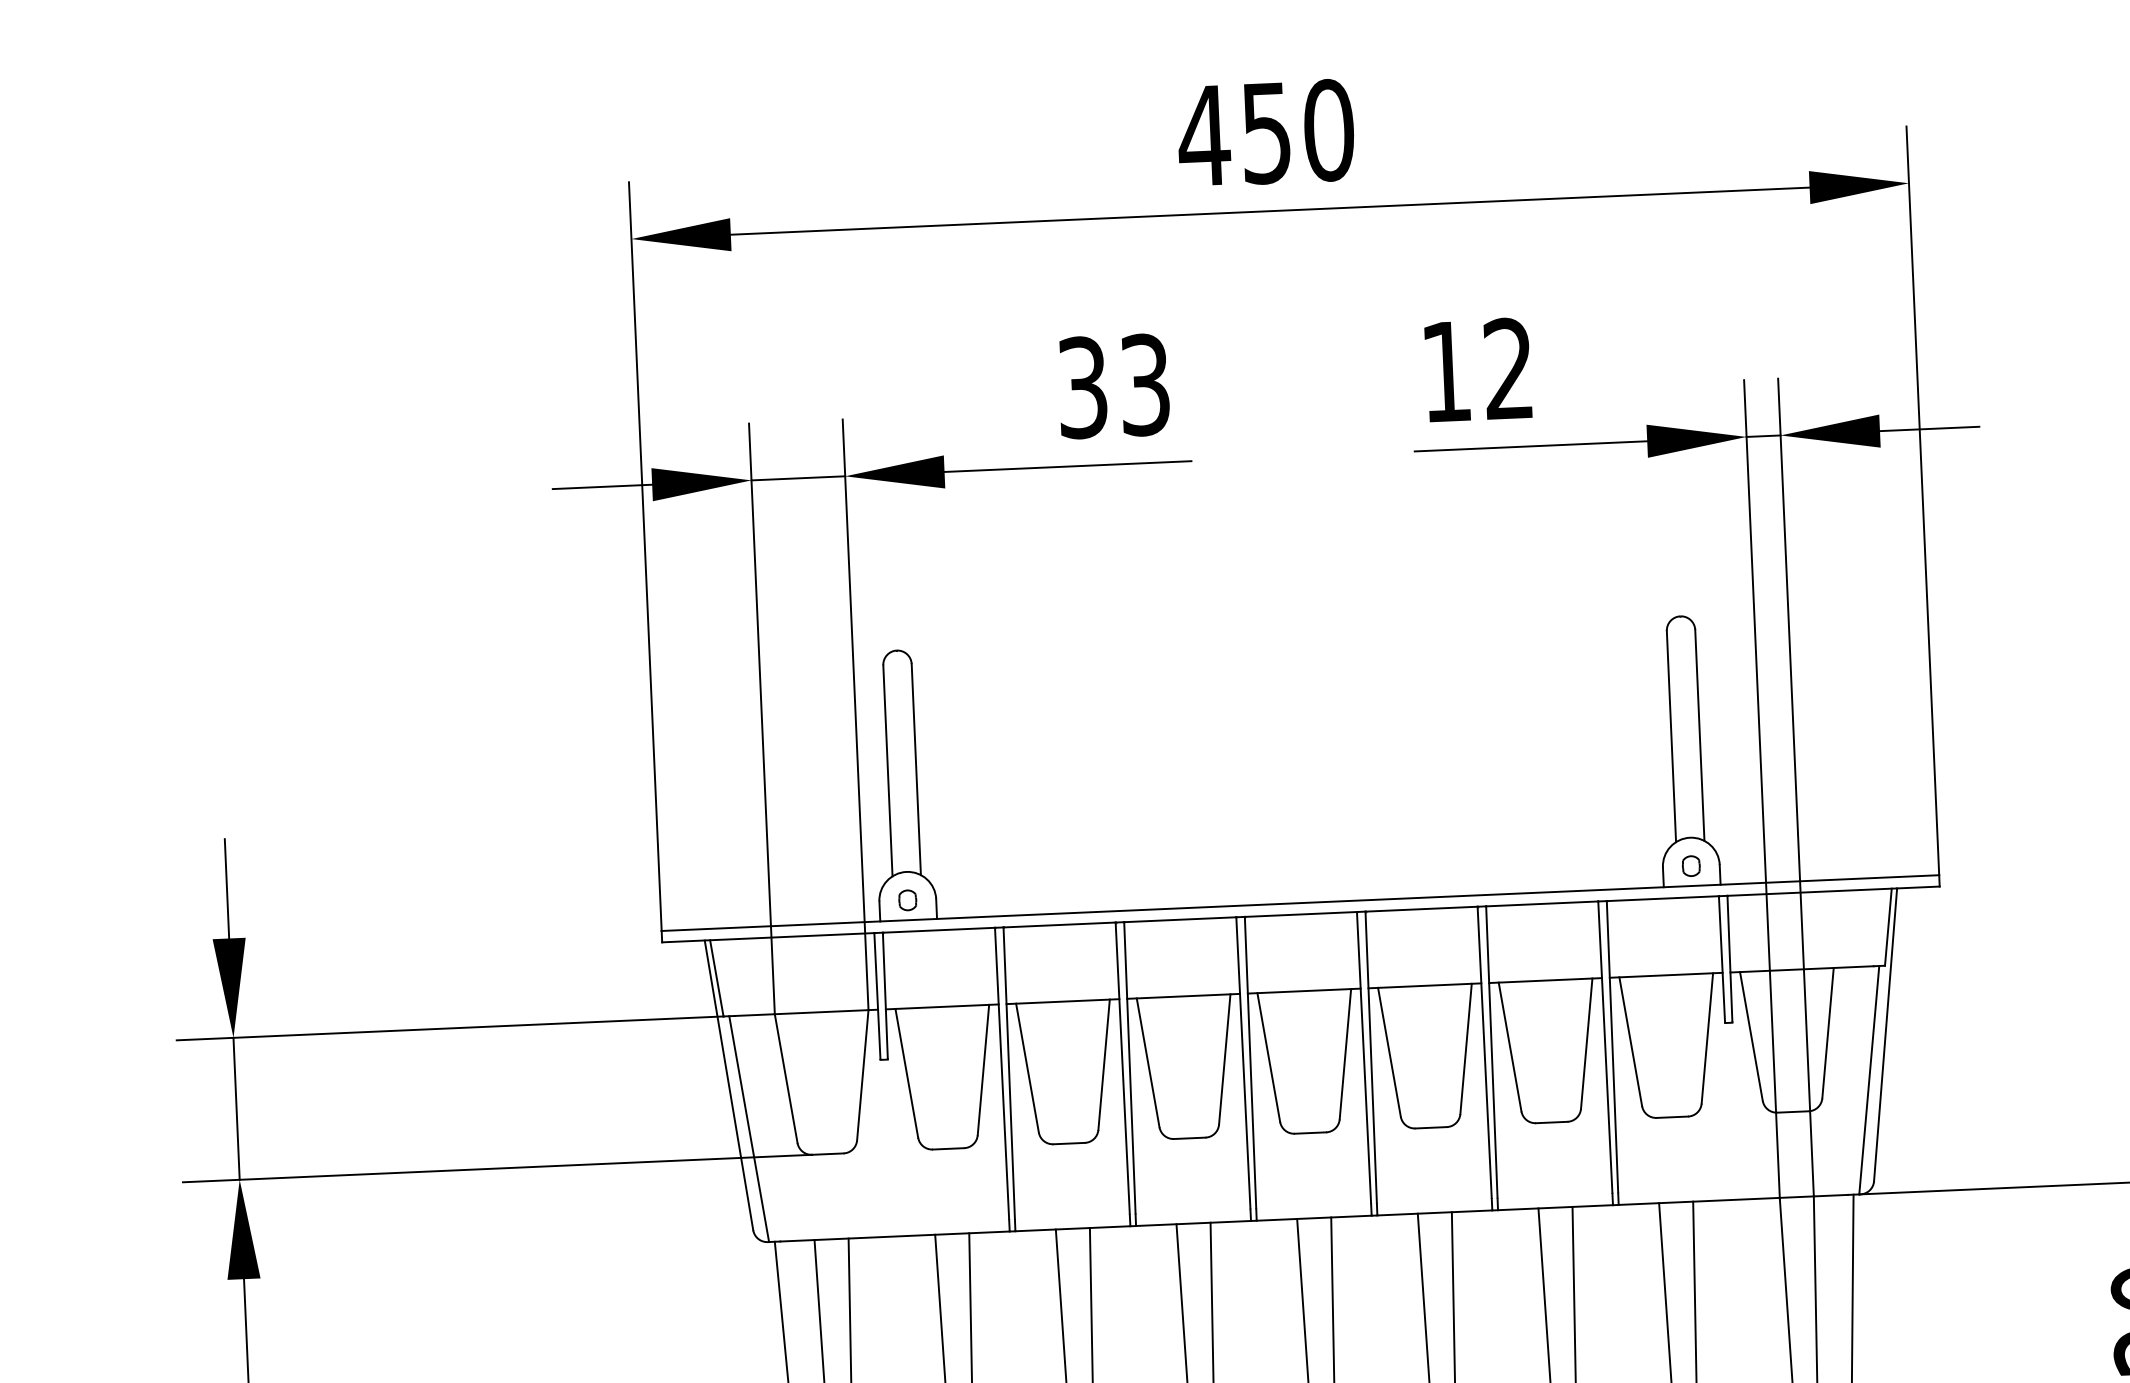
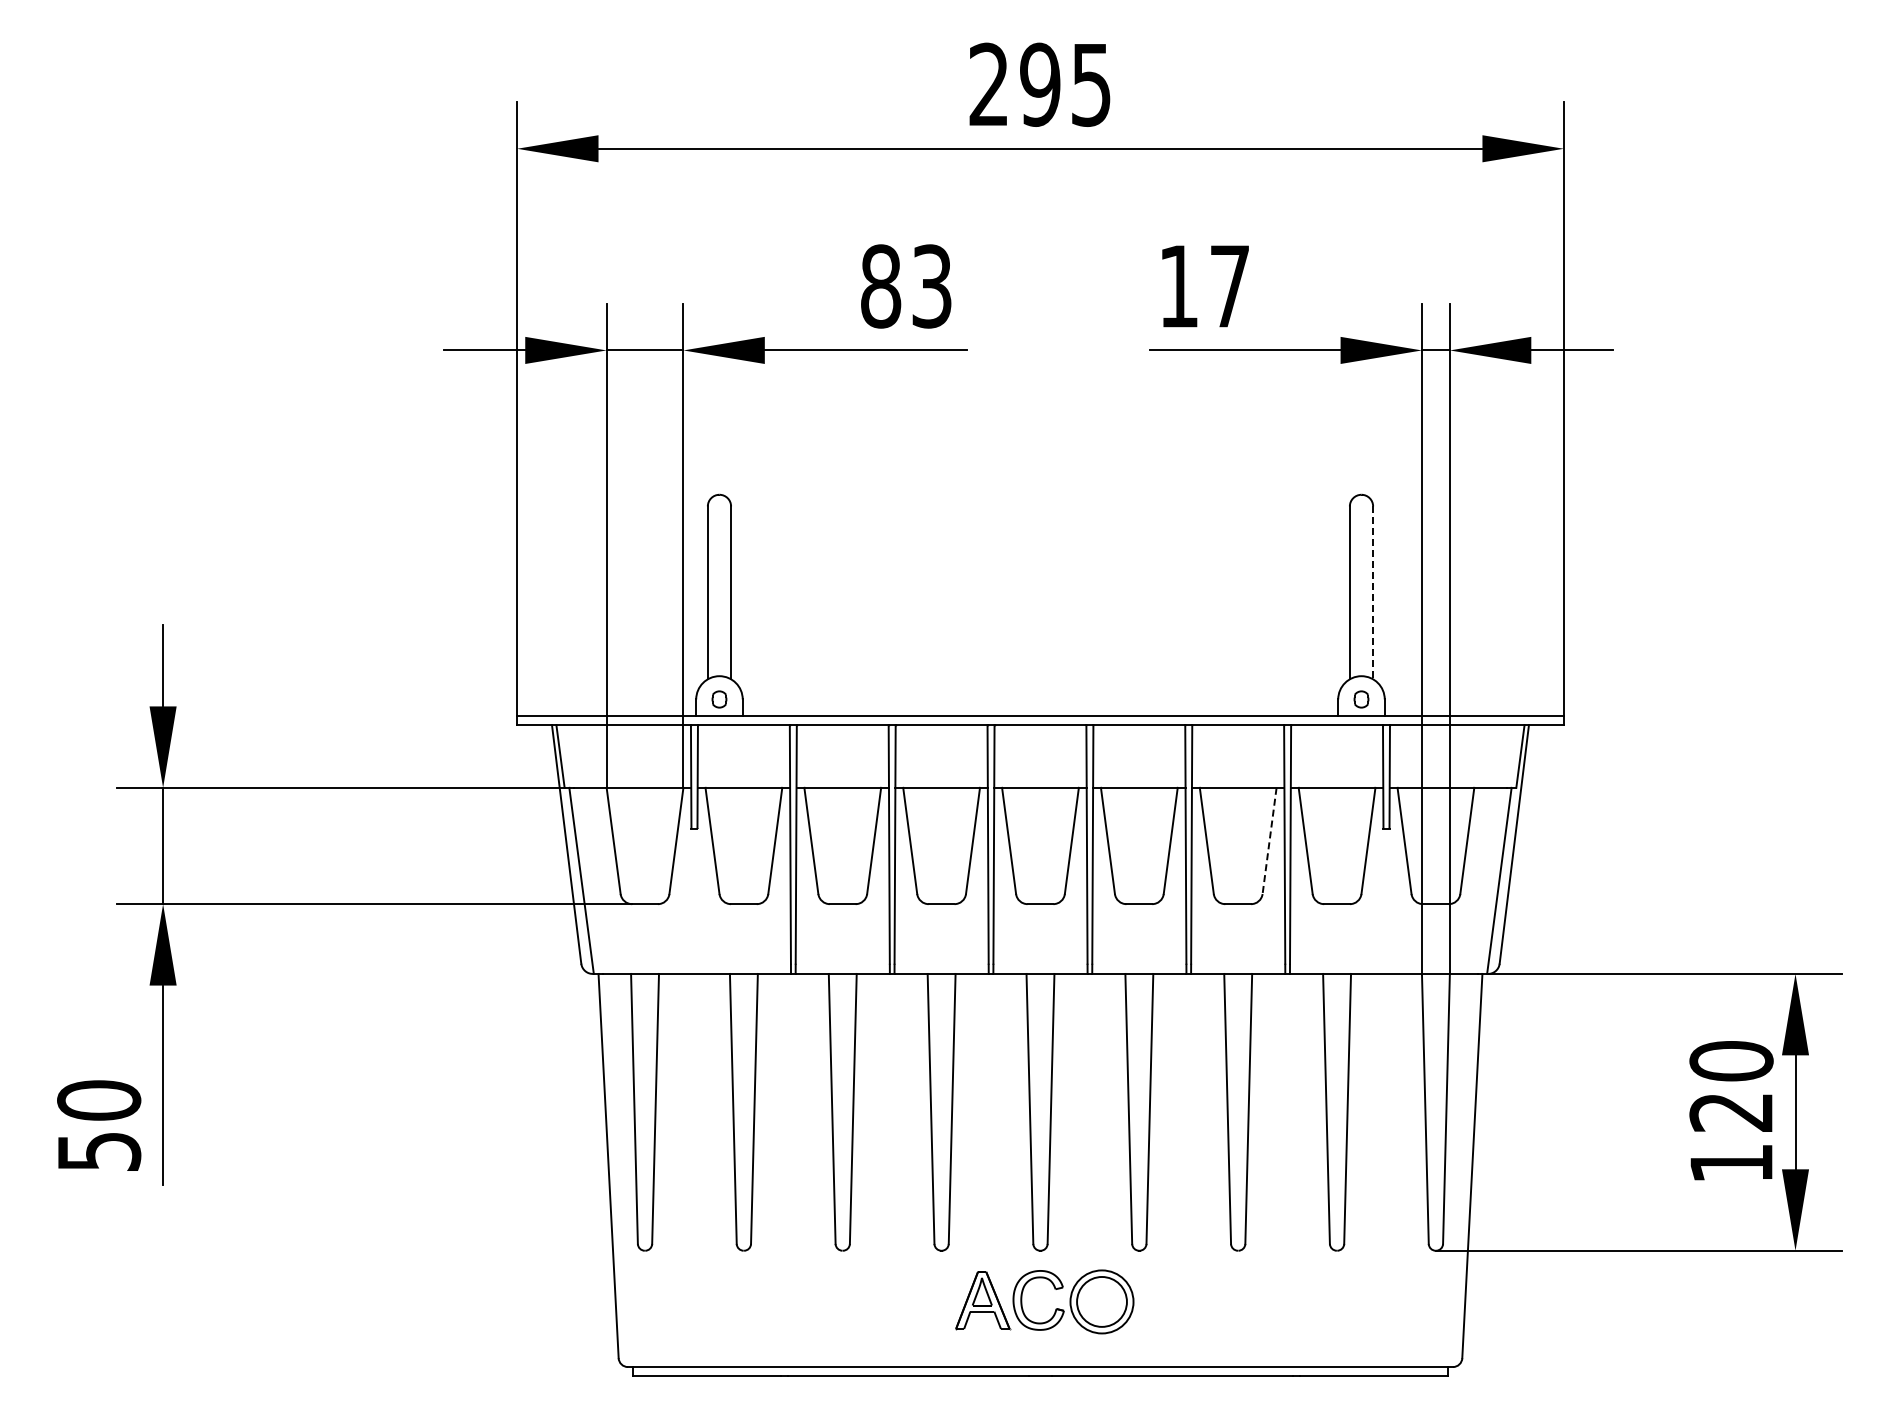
text: (1265, 132) -> (1039, 84), 450 -> 295
text: (1508, 367) -> (1229, 285), 12 -> 17
text: (1083, 387) -> (881, 286), 33 -> 83
line: (1700, 736) -> (1373, 593), solid -> dashed
line: (1586, 1043) -> (1269, 840), solid -> dashed

